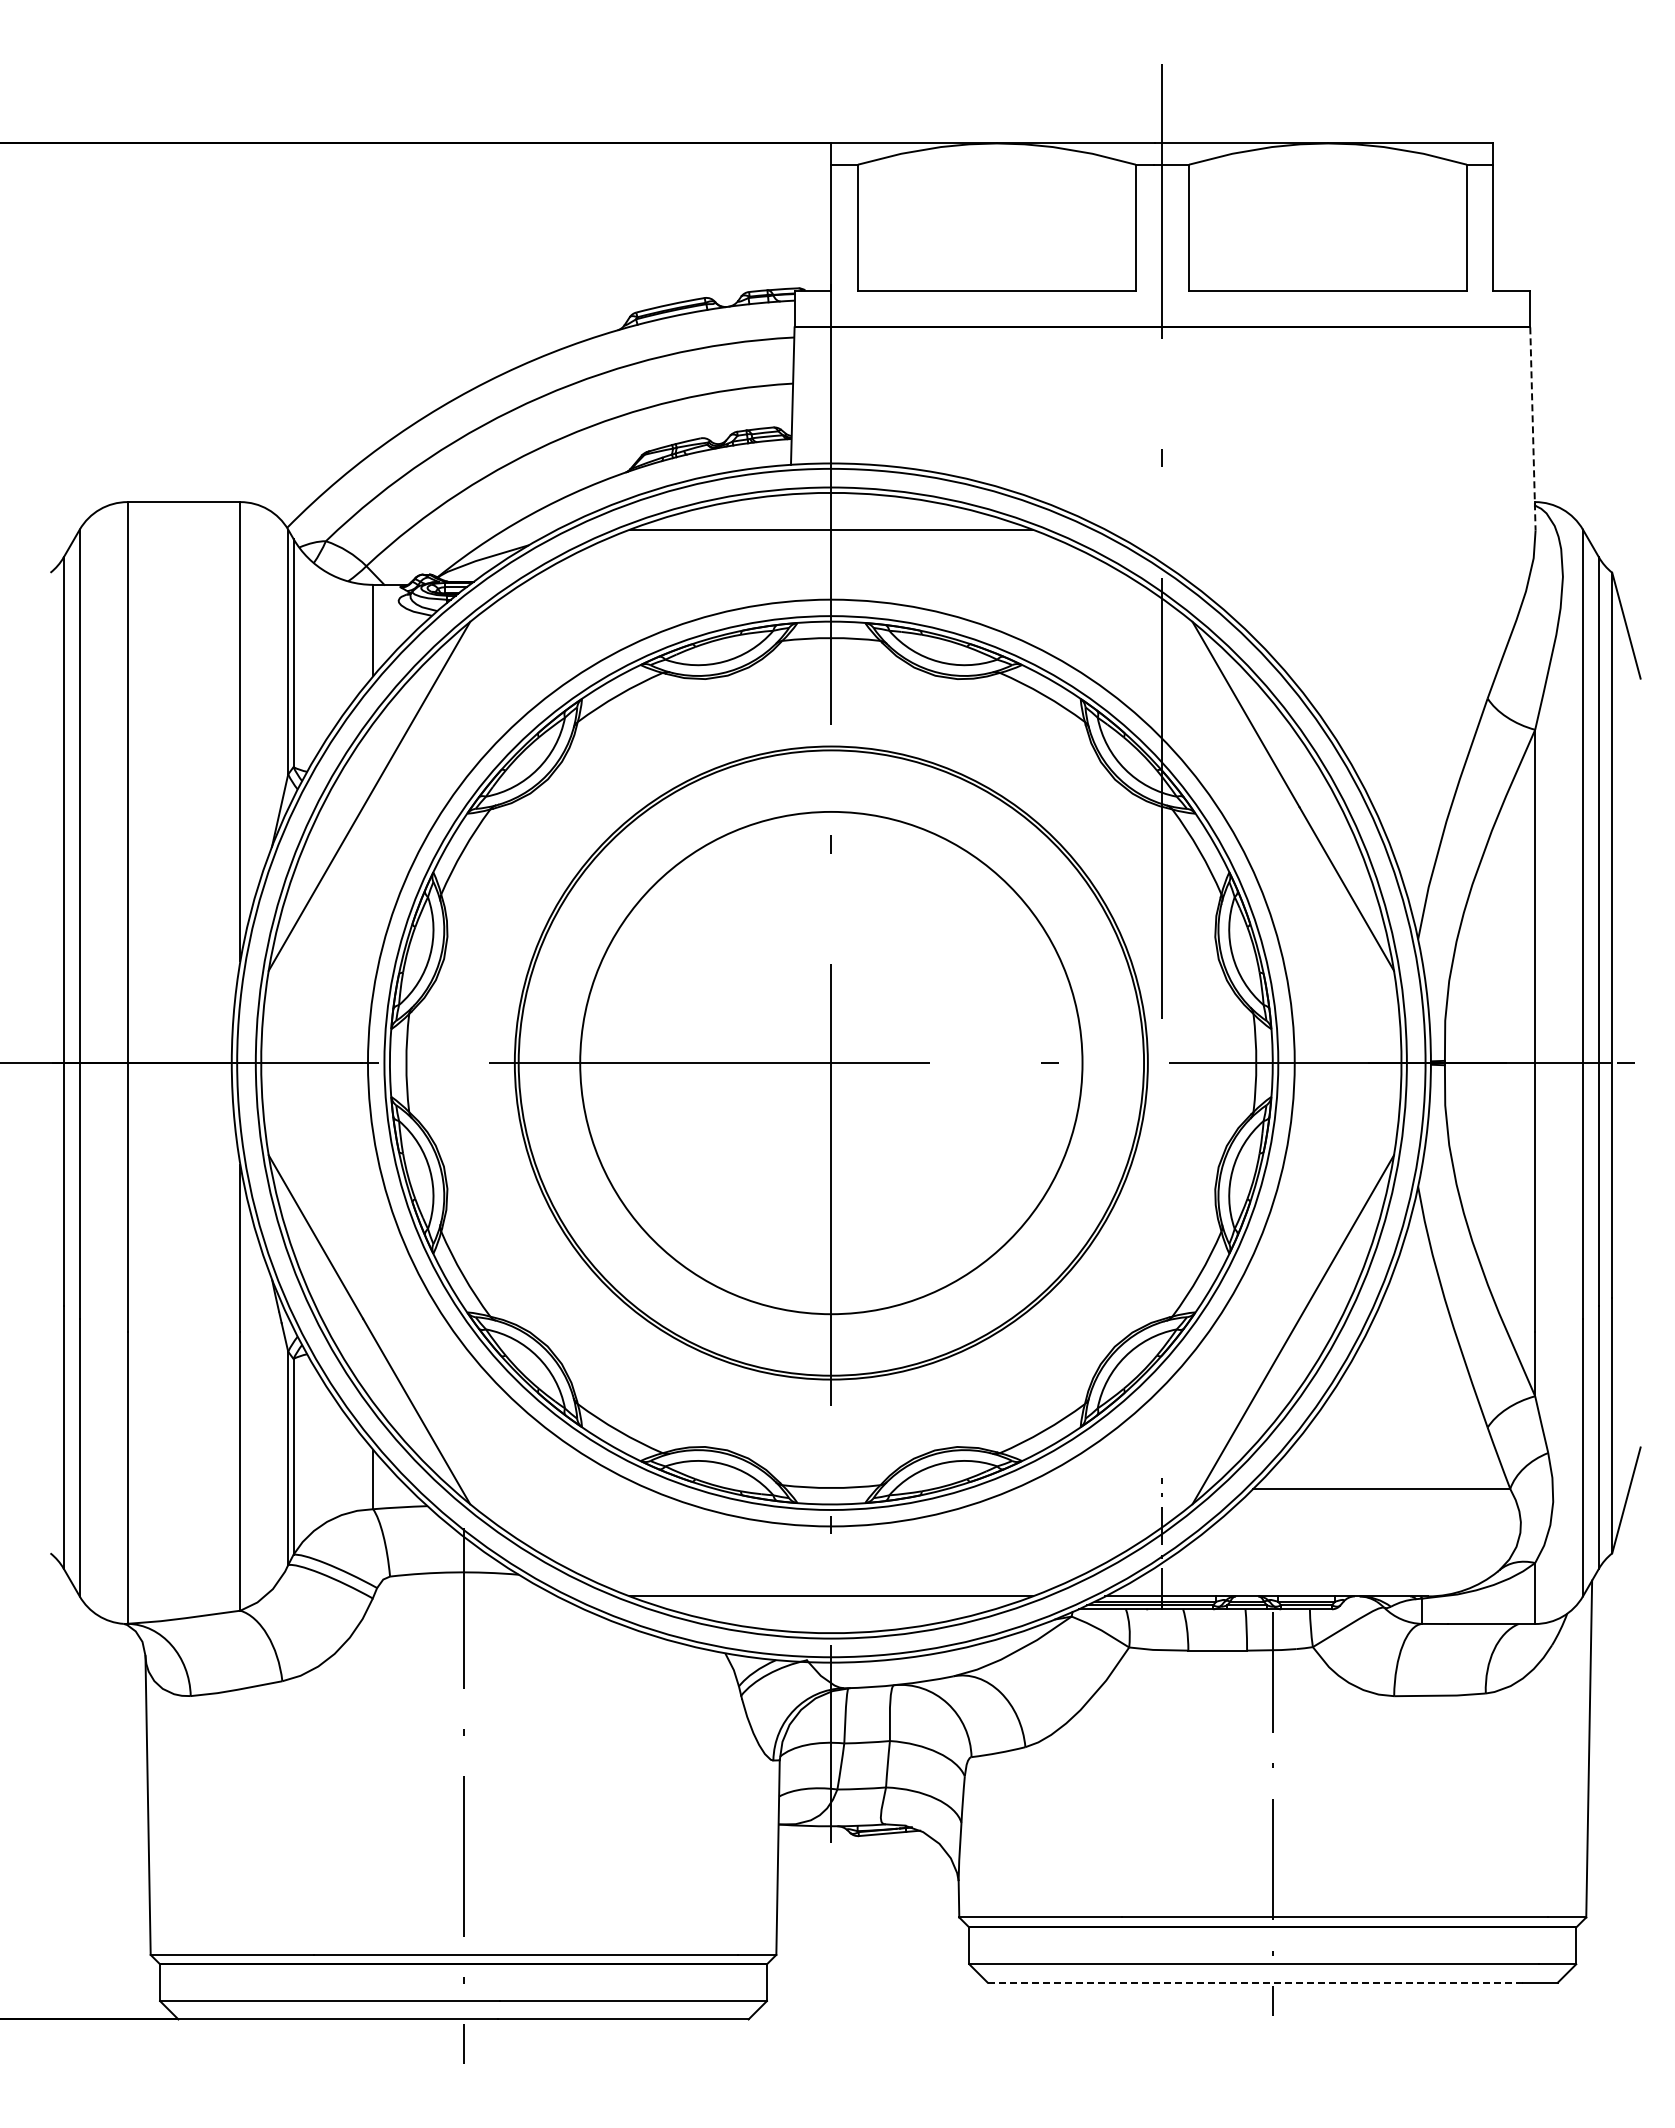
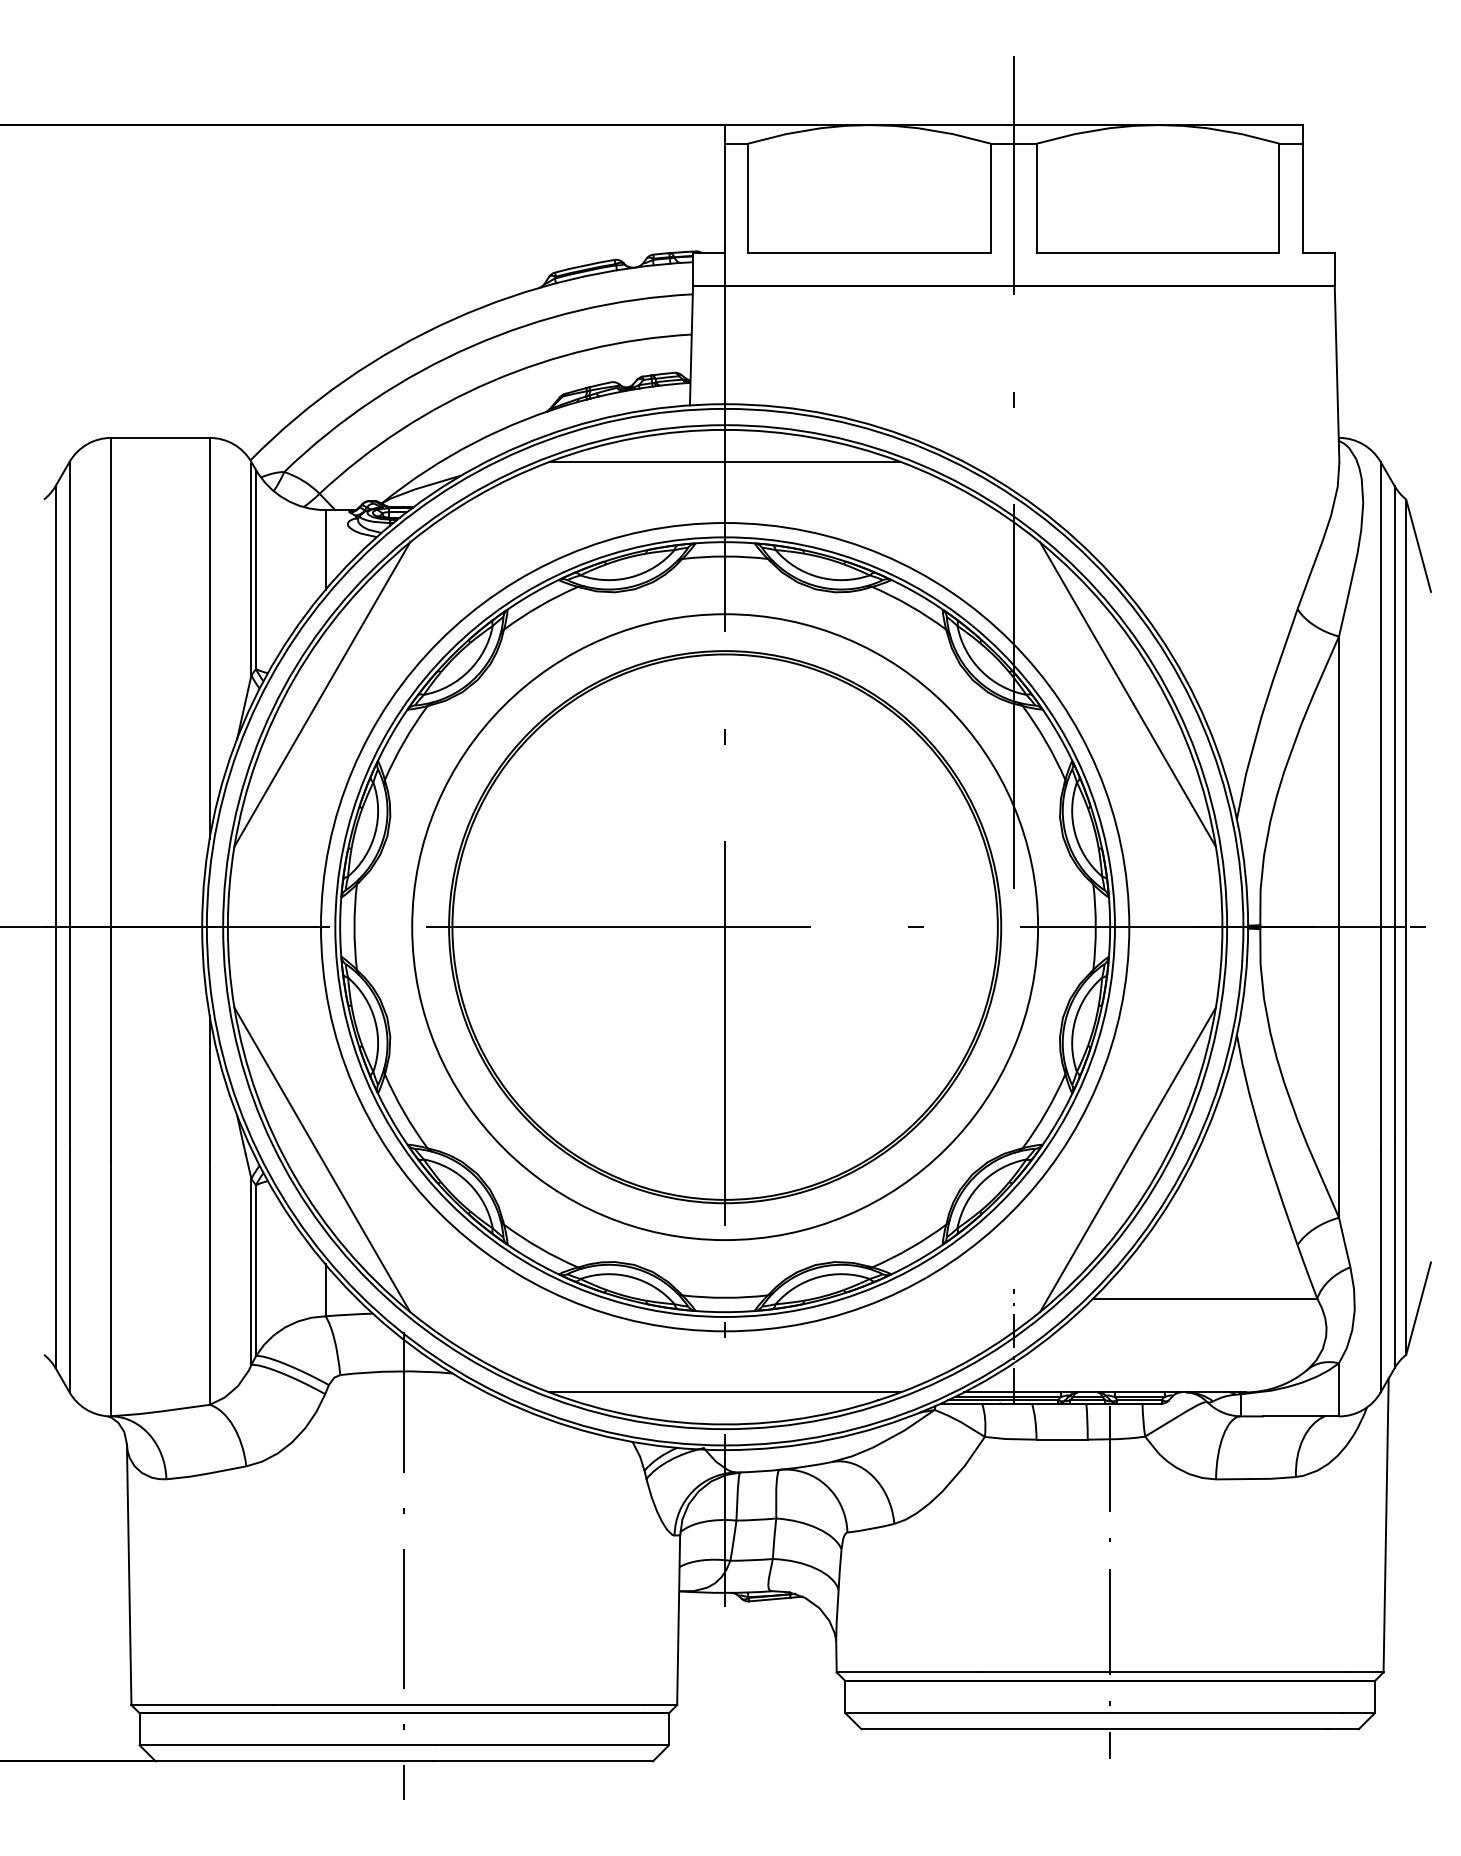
line: (1532, 428) -> (1336, 373), dashed -> solid
circle: (831, 1062) -> (725, 926), size x1.43
line: (1255, 1982) -> (1095, 1729), dashed -> solid

